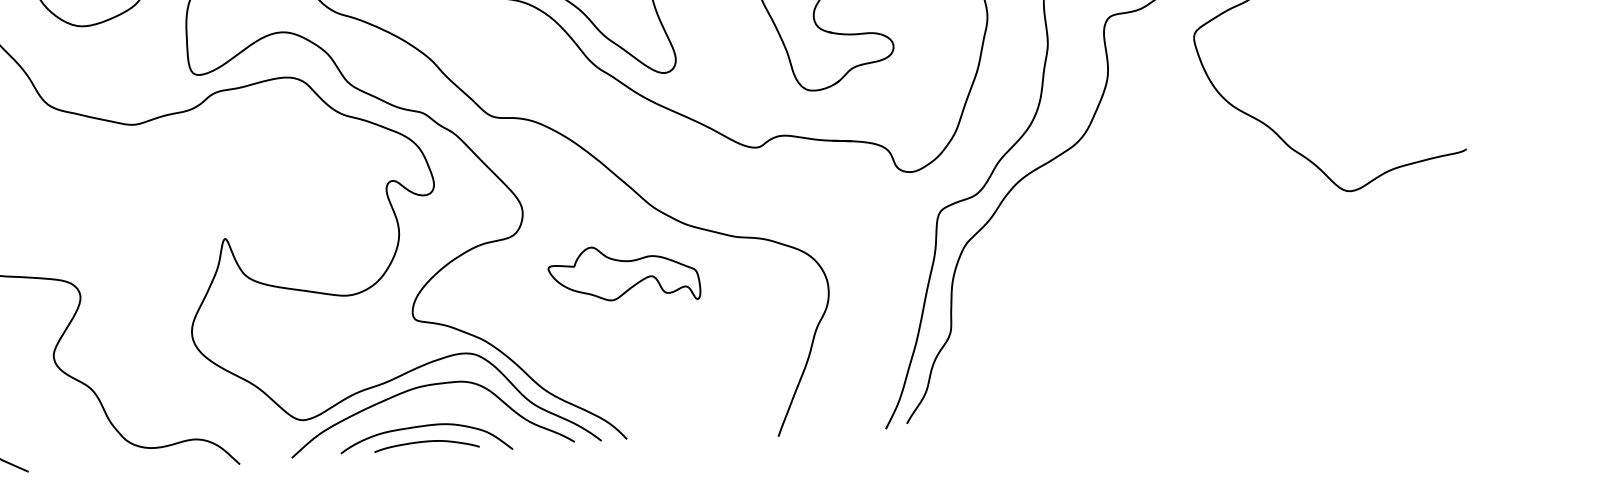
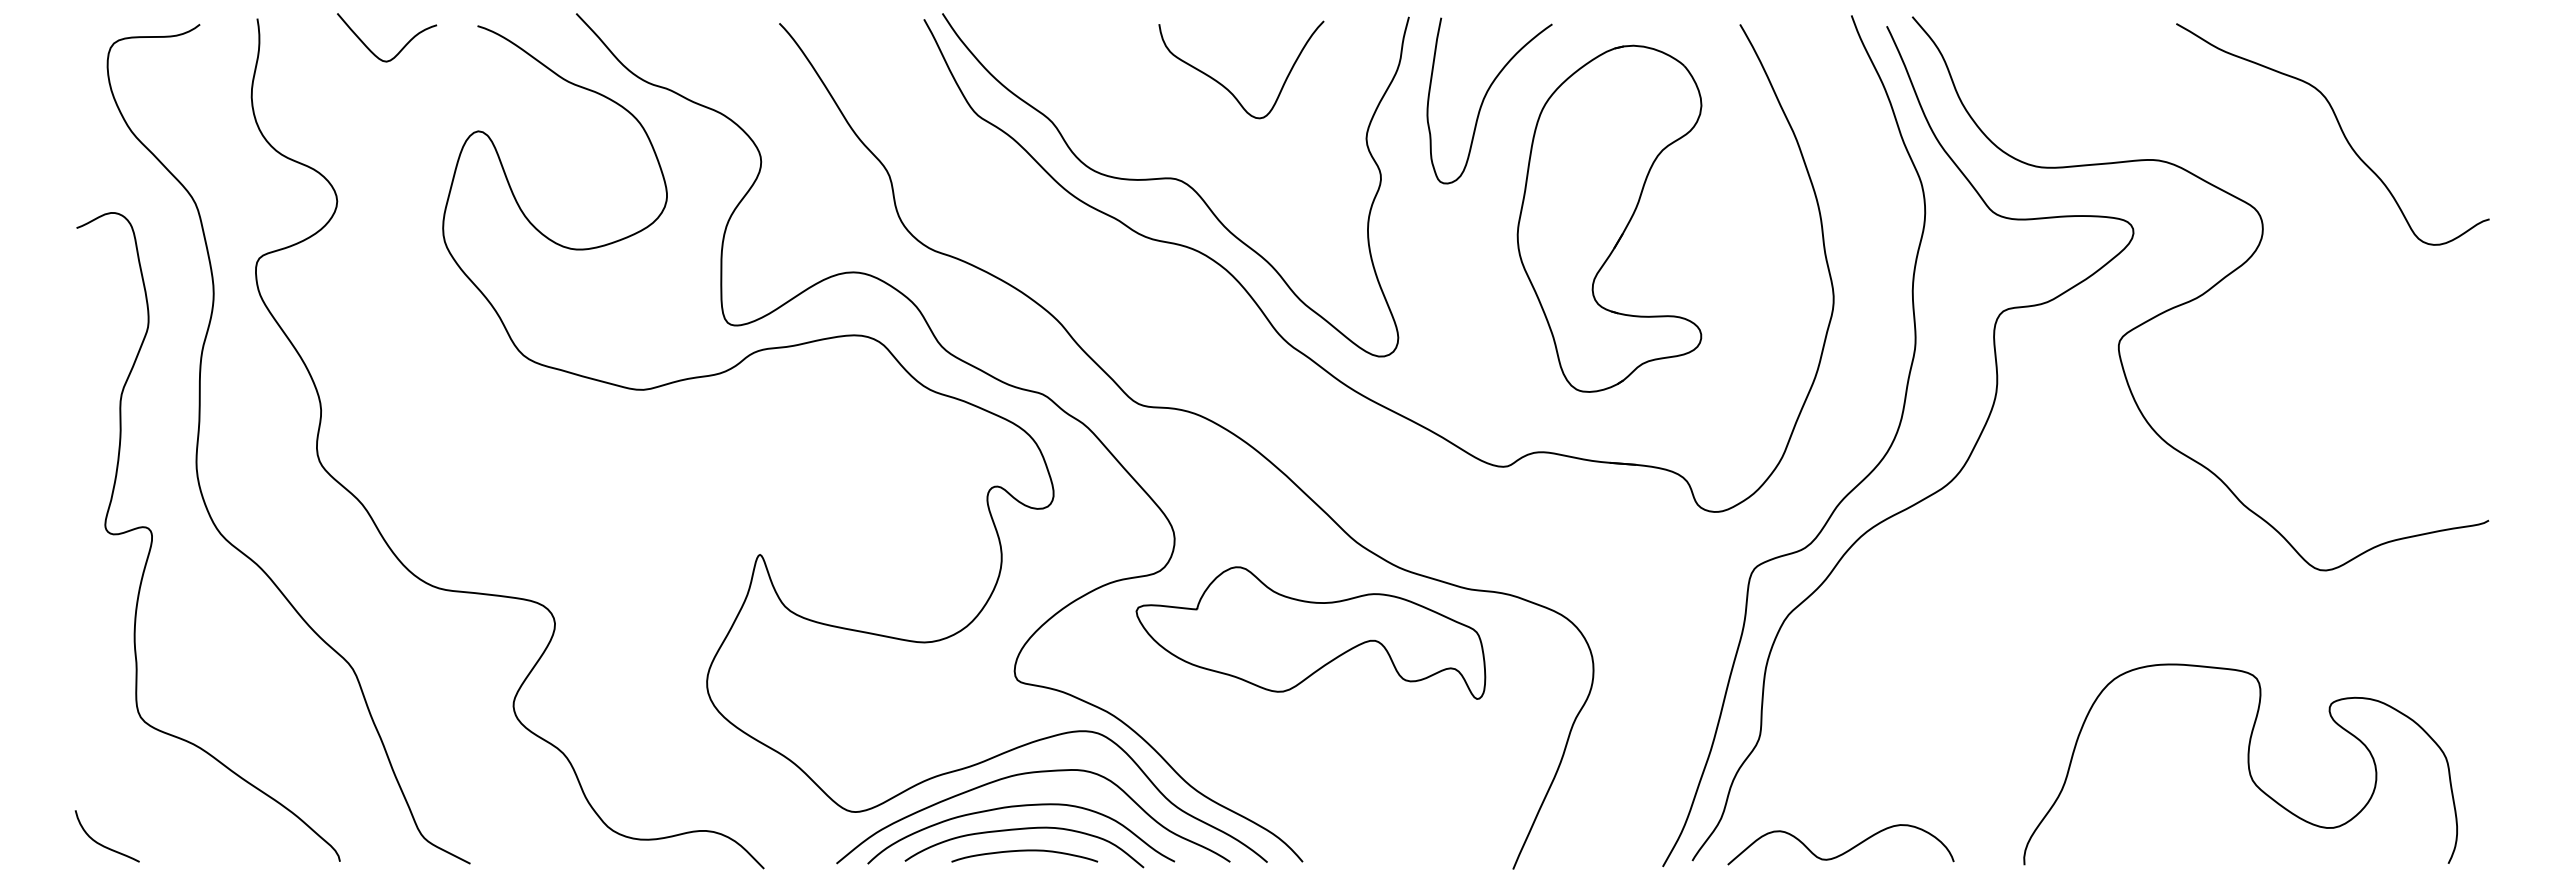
part: (623, 274) -> (1310, 632), size x1.67
curve: (1302, 333) -> (2247, 764), added
curve: (418, 410) -> (1015, 807), added
curve: (1015, 412) -> (1843, 852), added

